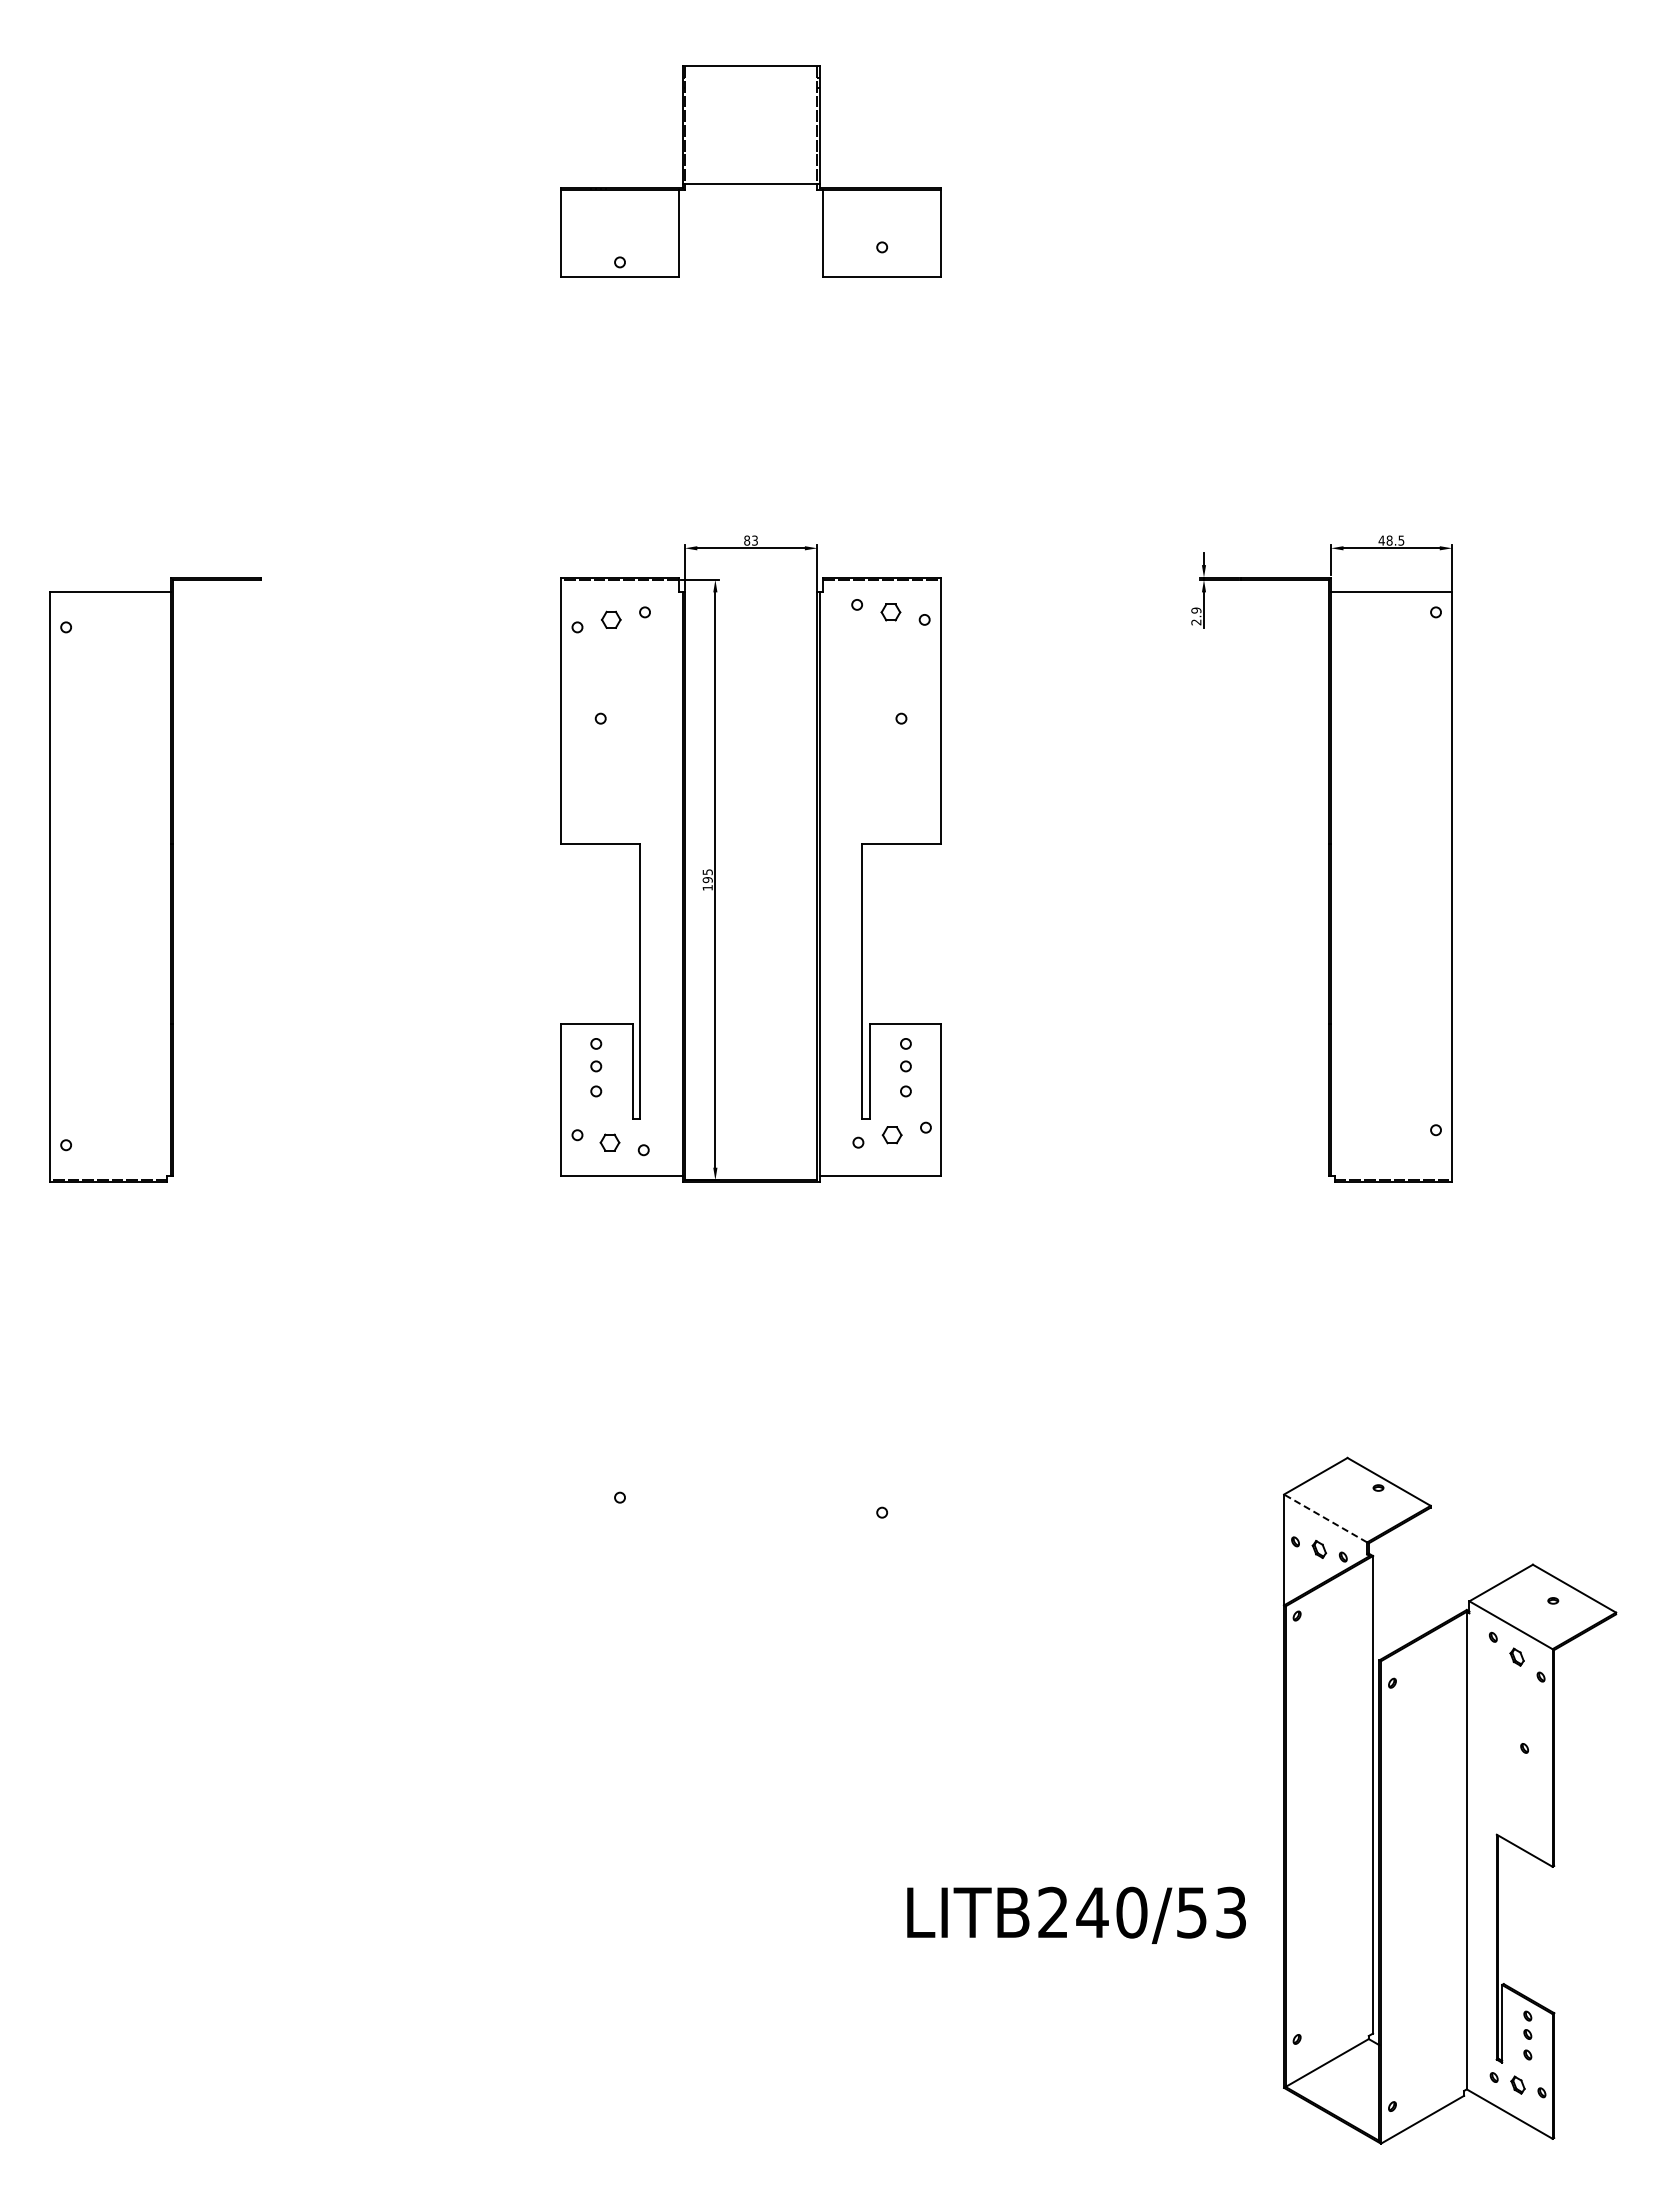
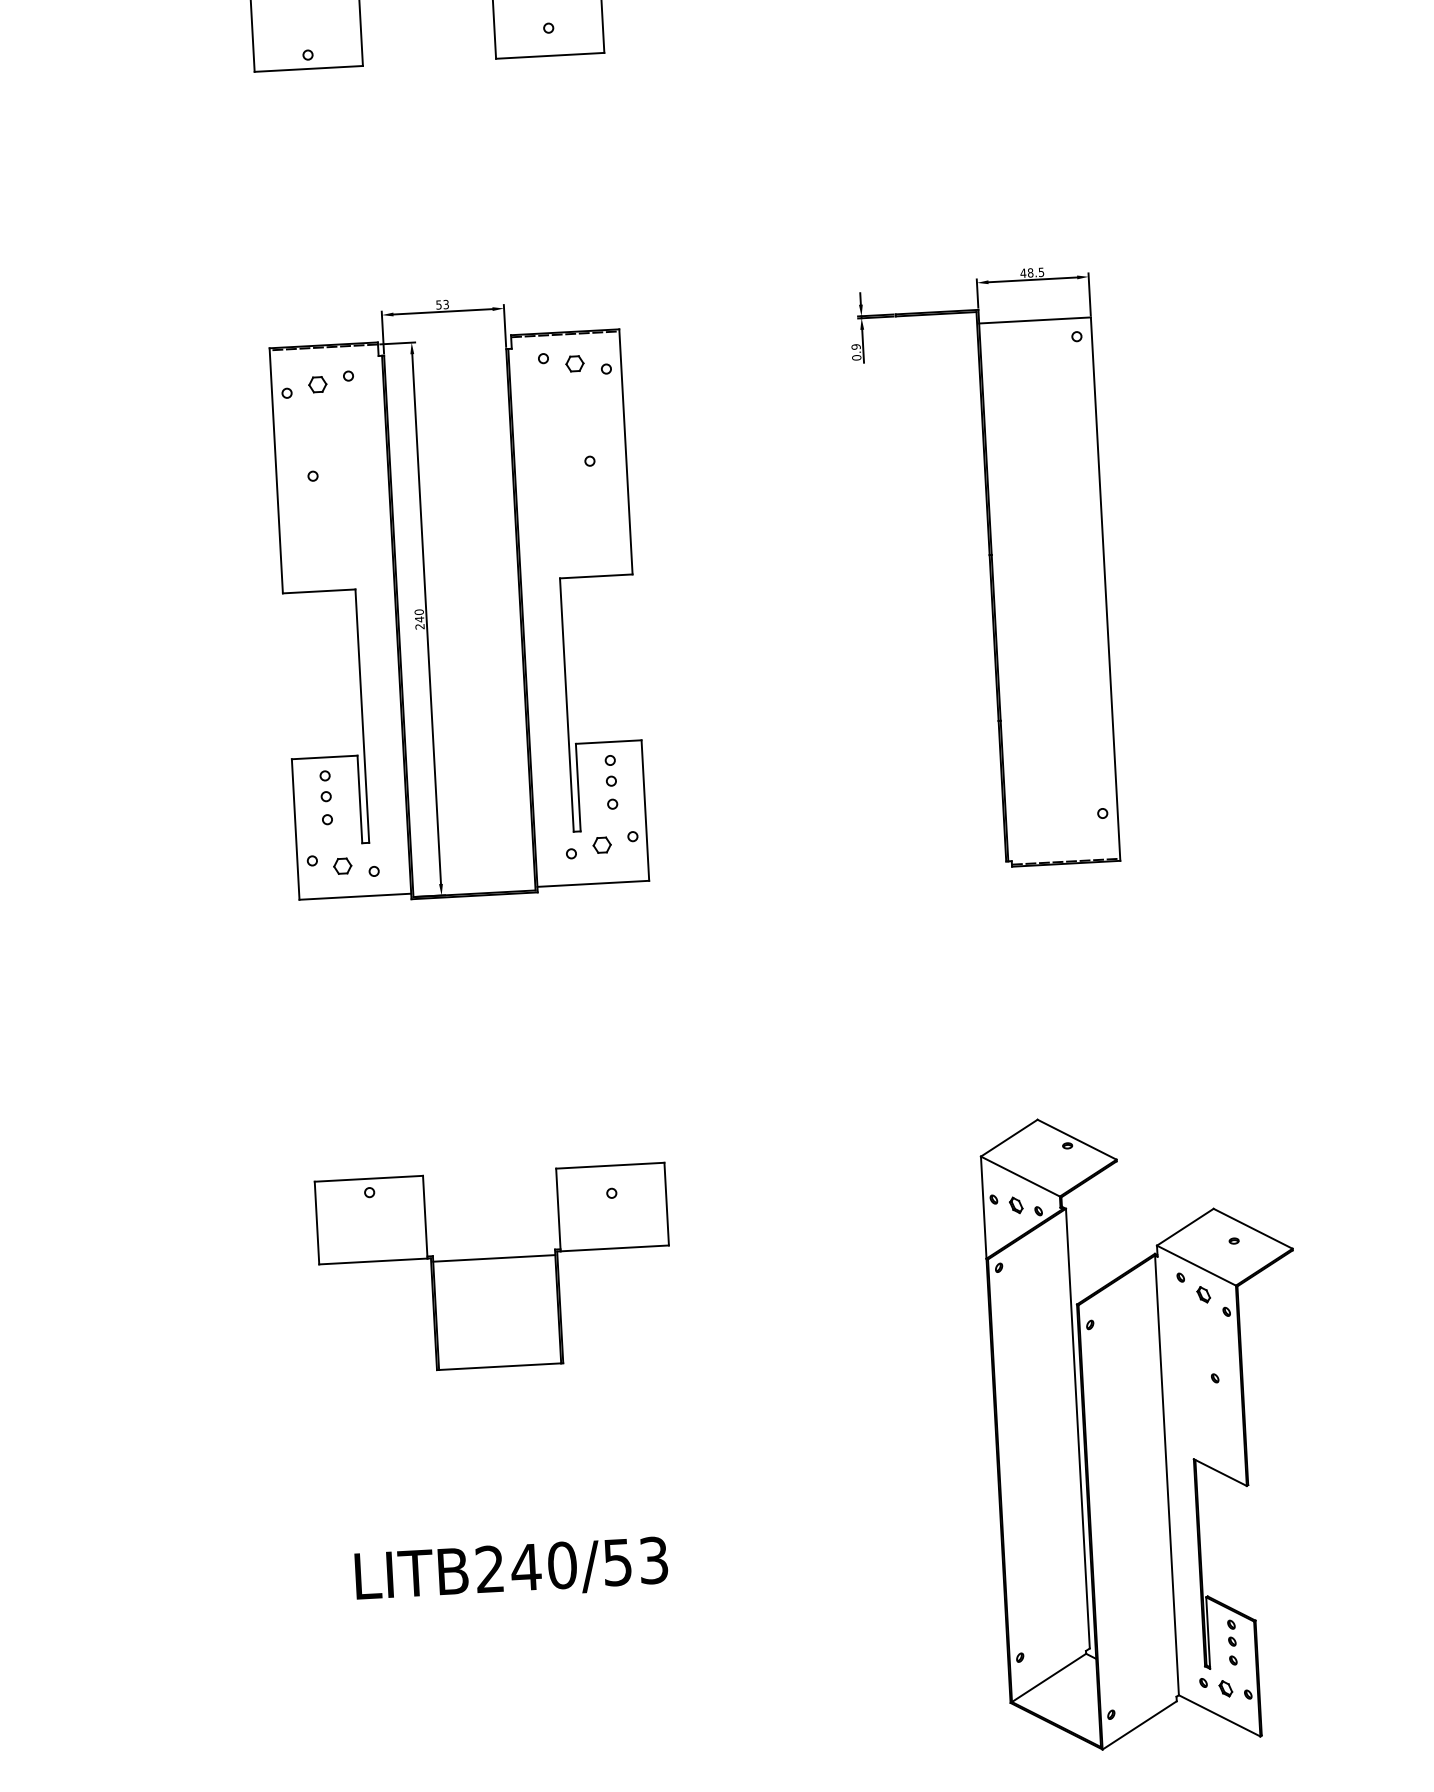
text: (747, 540) -> (439, 304), 83 -> 53
text: (1196, 622) -> (856, 357), 2.9 -> 0.9
text: (707, 879) -> (419, 618), 195 -> 240
line: (1325, 1518) -> (1020, 1176), dashed -> solid
part: (750, 1588) -> (494, 1269), added
text: (1076, 1914) -> (511, 1569), moved

